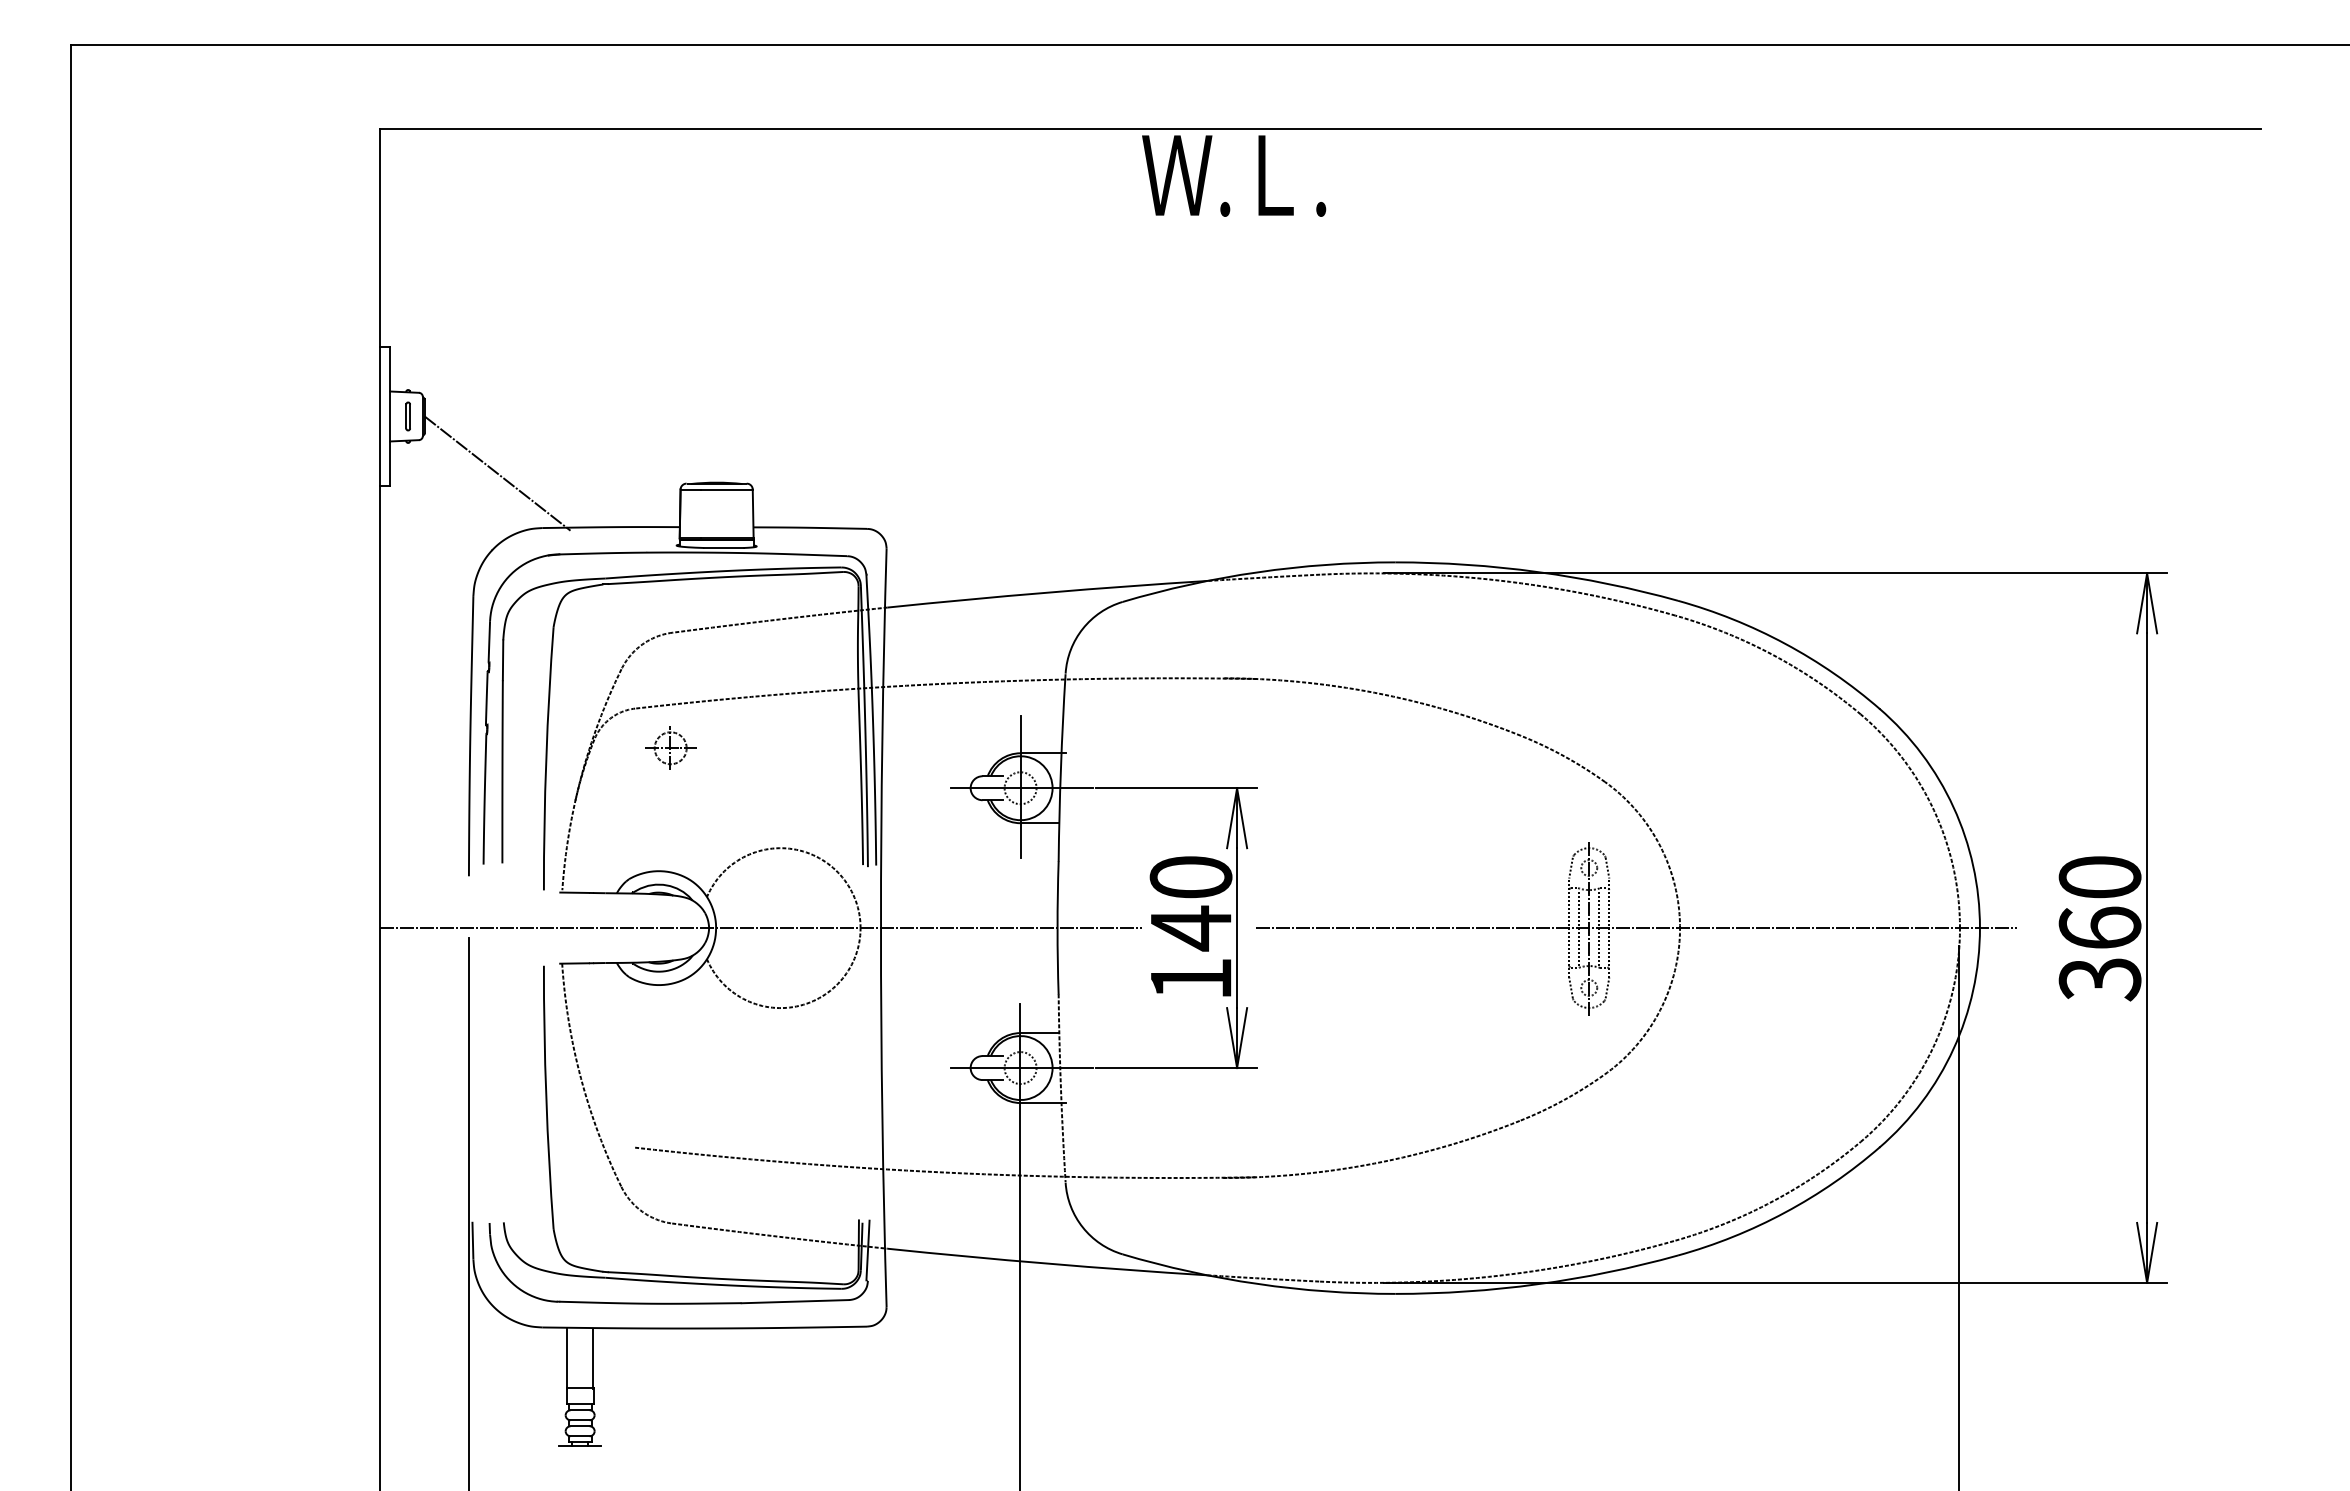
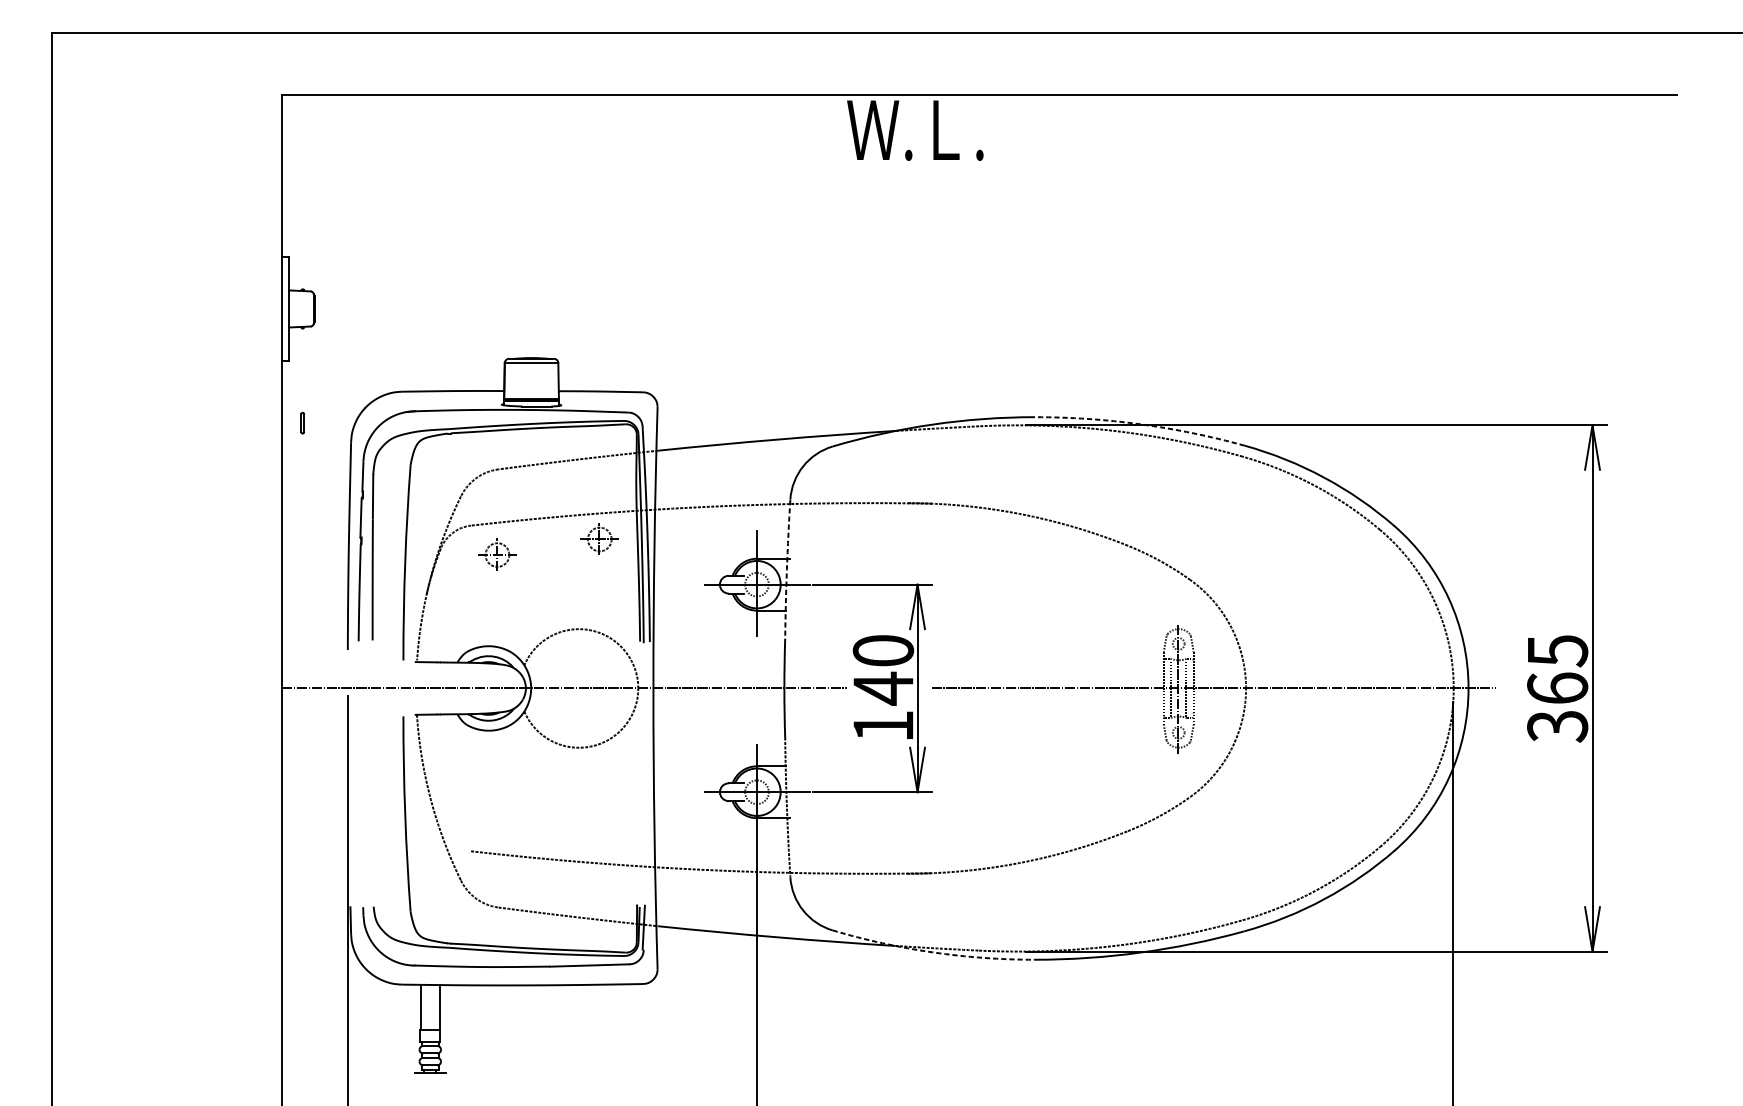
part: (407, 416) -> (302, 423), moved
line: (497, 473) -> (368, 351), removed
arc: (1538, 572) -> (1141, 424), solid -> dashed
part: (808, 726) -> (599, 538), added
arc: (1060, 768) -> (786, 570), solid -> dashed
text: (2099, 877) -> (1557, 650), 360 -> 365
arc: (1257, 1283) -> (932, 952), solid -> dashed

